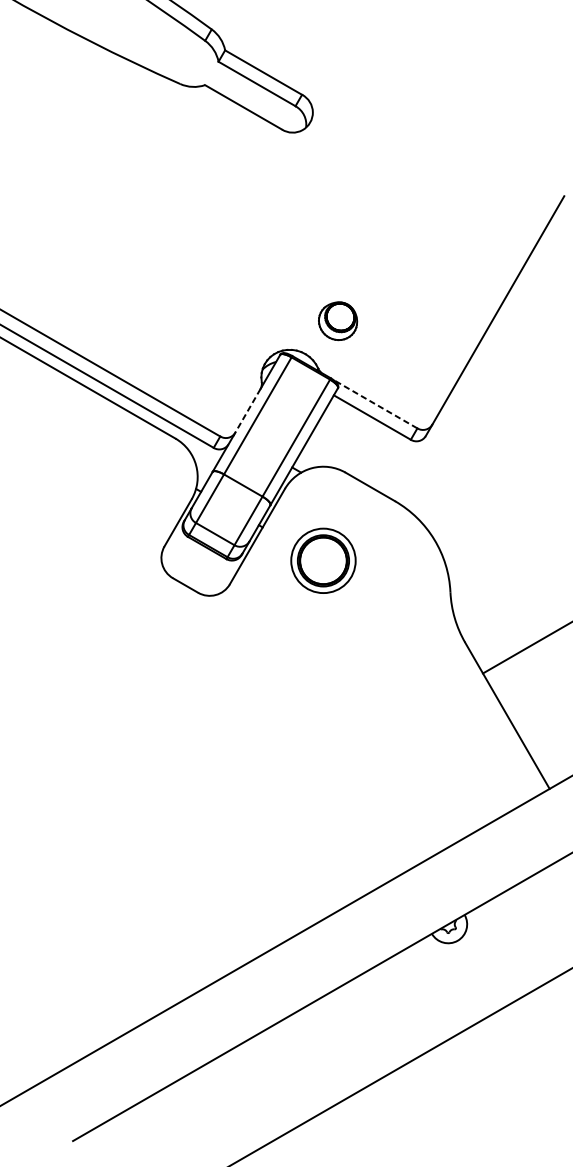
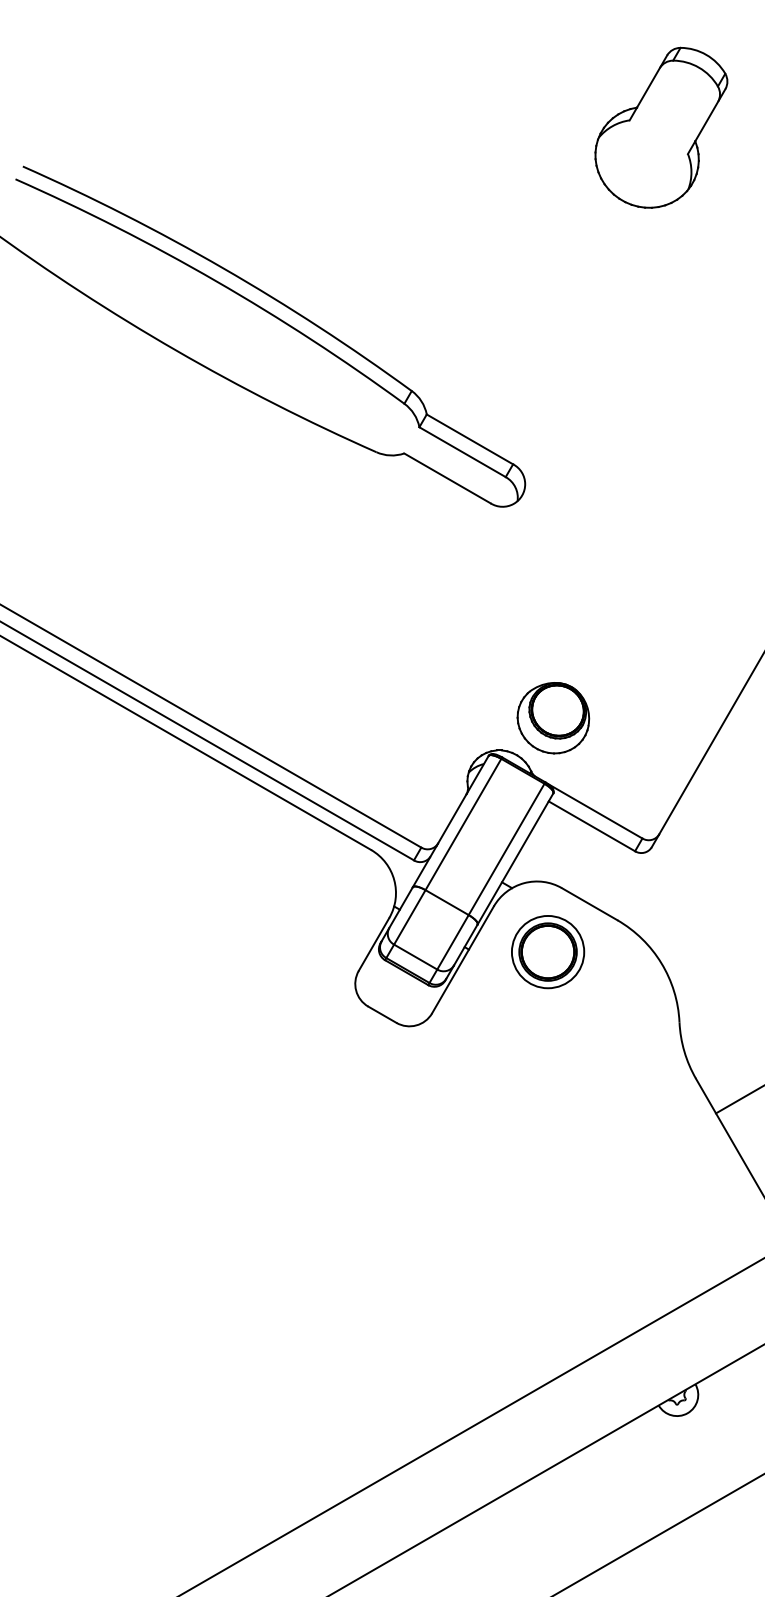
part: (338, 321) -> (553, 718), size x1.67
line: (375, 404) -> (595, 811), dashed -> solid
line: (248, 411) -> (452, 819), dashed -> solid
part: (323, 561) -> (548, 952), moved

